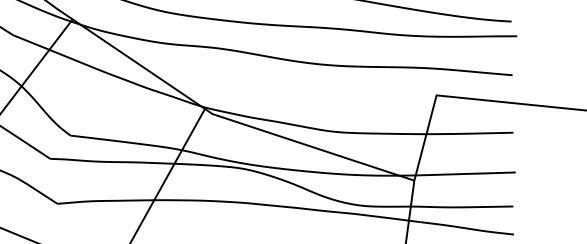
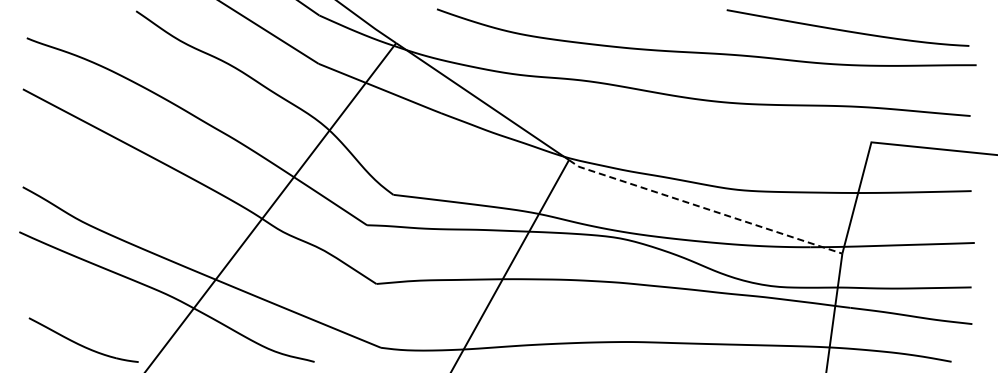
line: (308, 146) -> (704, 208), solid -> dashed

